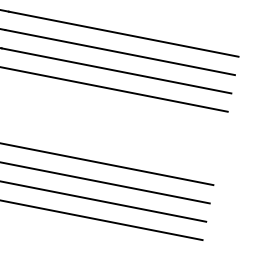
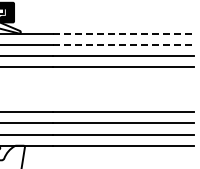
line: (125, 34) -> (124, 33), solid -> dashed
line: (121, 52) -> (124, 44), solid -> dashed

